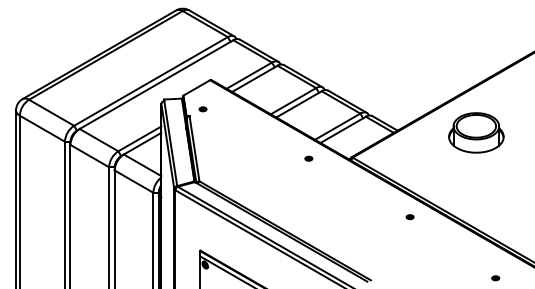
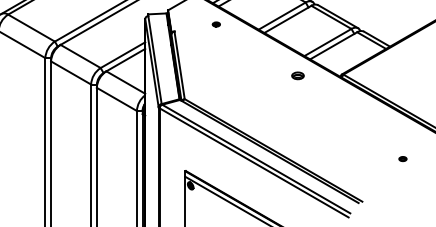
part: (202, 109) -> (215, 24), moved
part: (308, 158) -> (297, 75), size x1.6
part: (409, 217) -> (402, 159), moved

